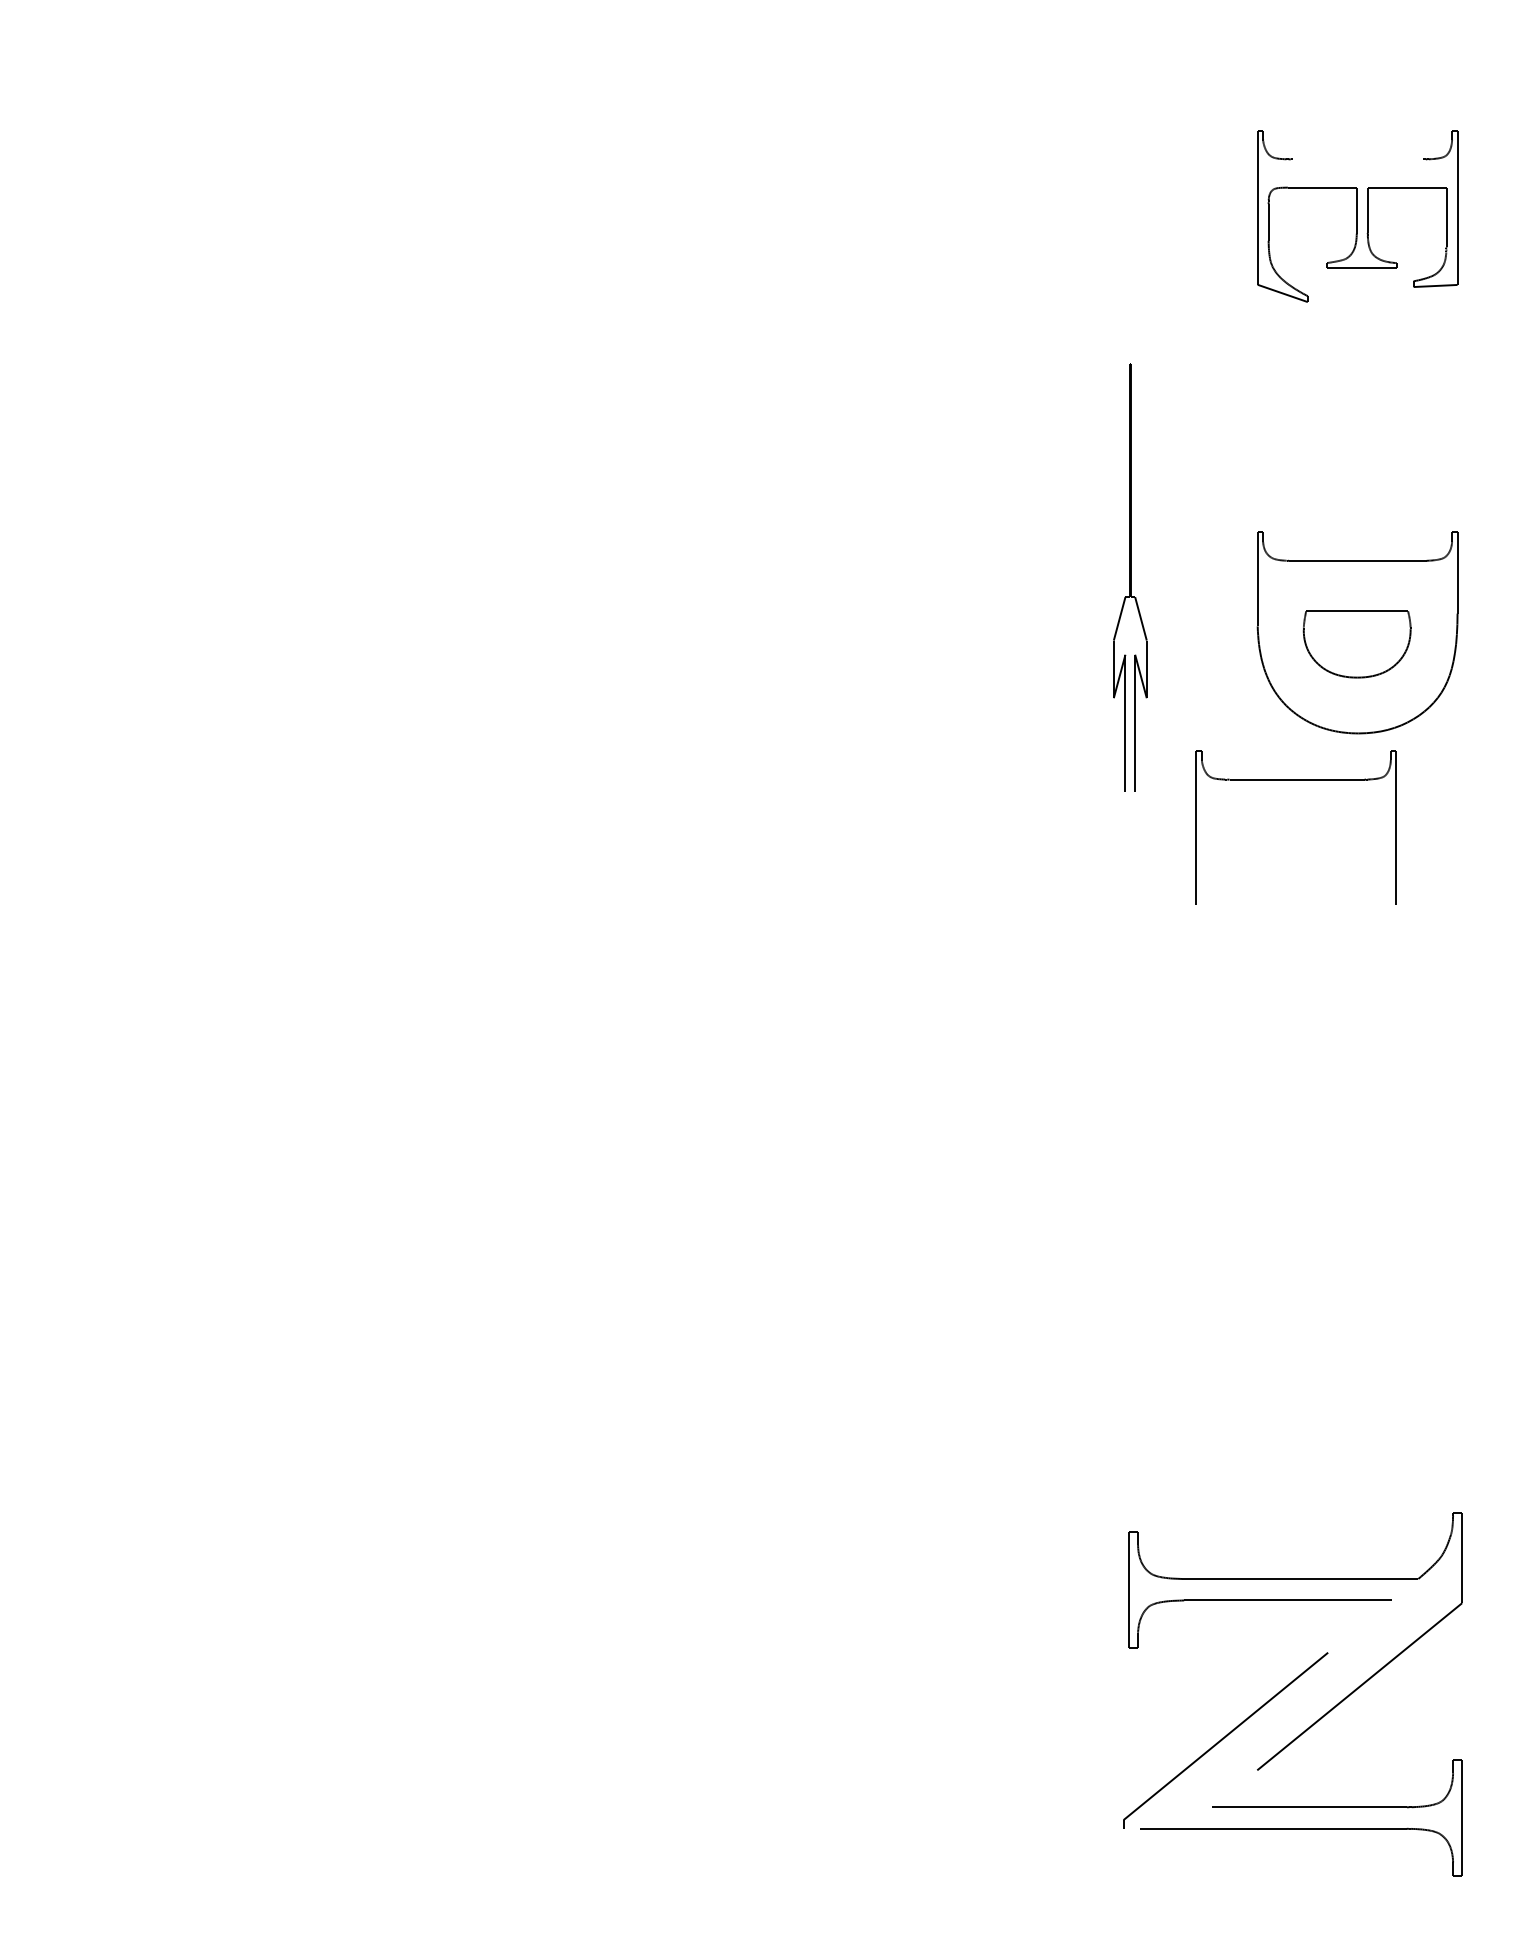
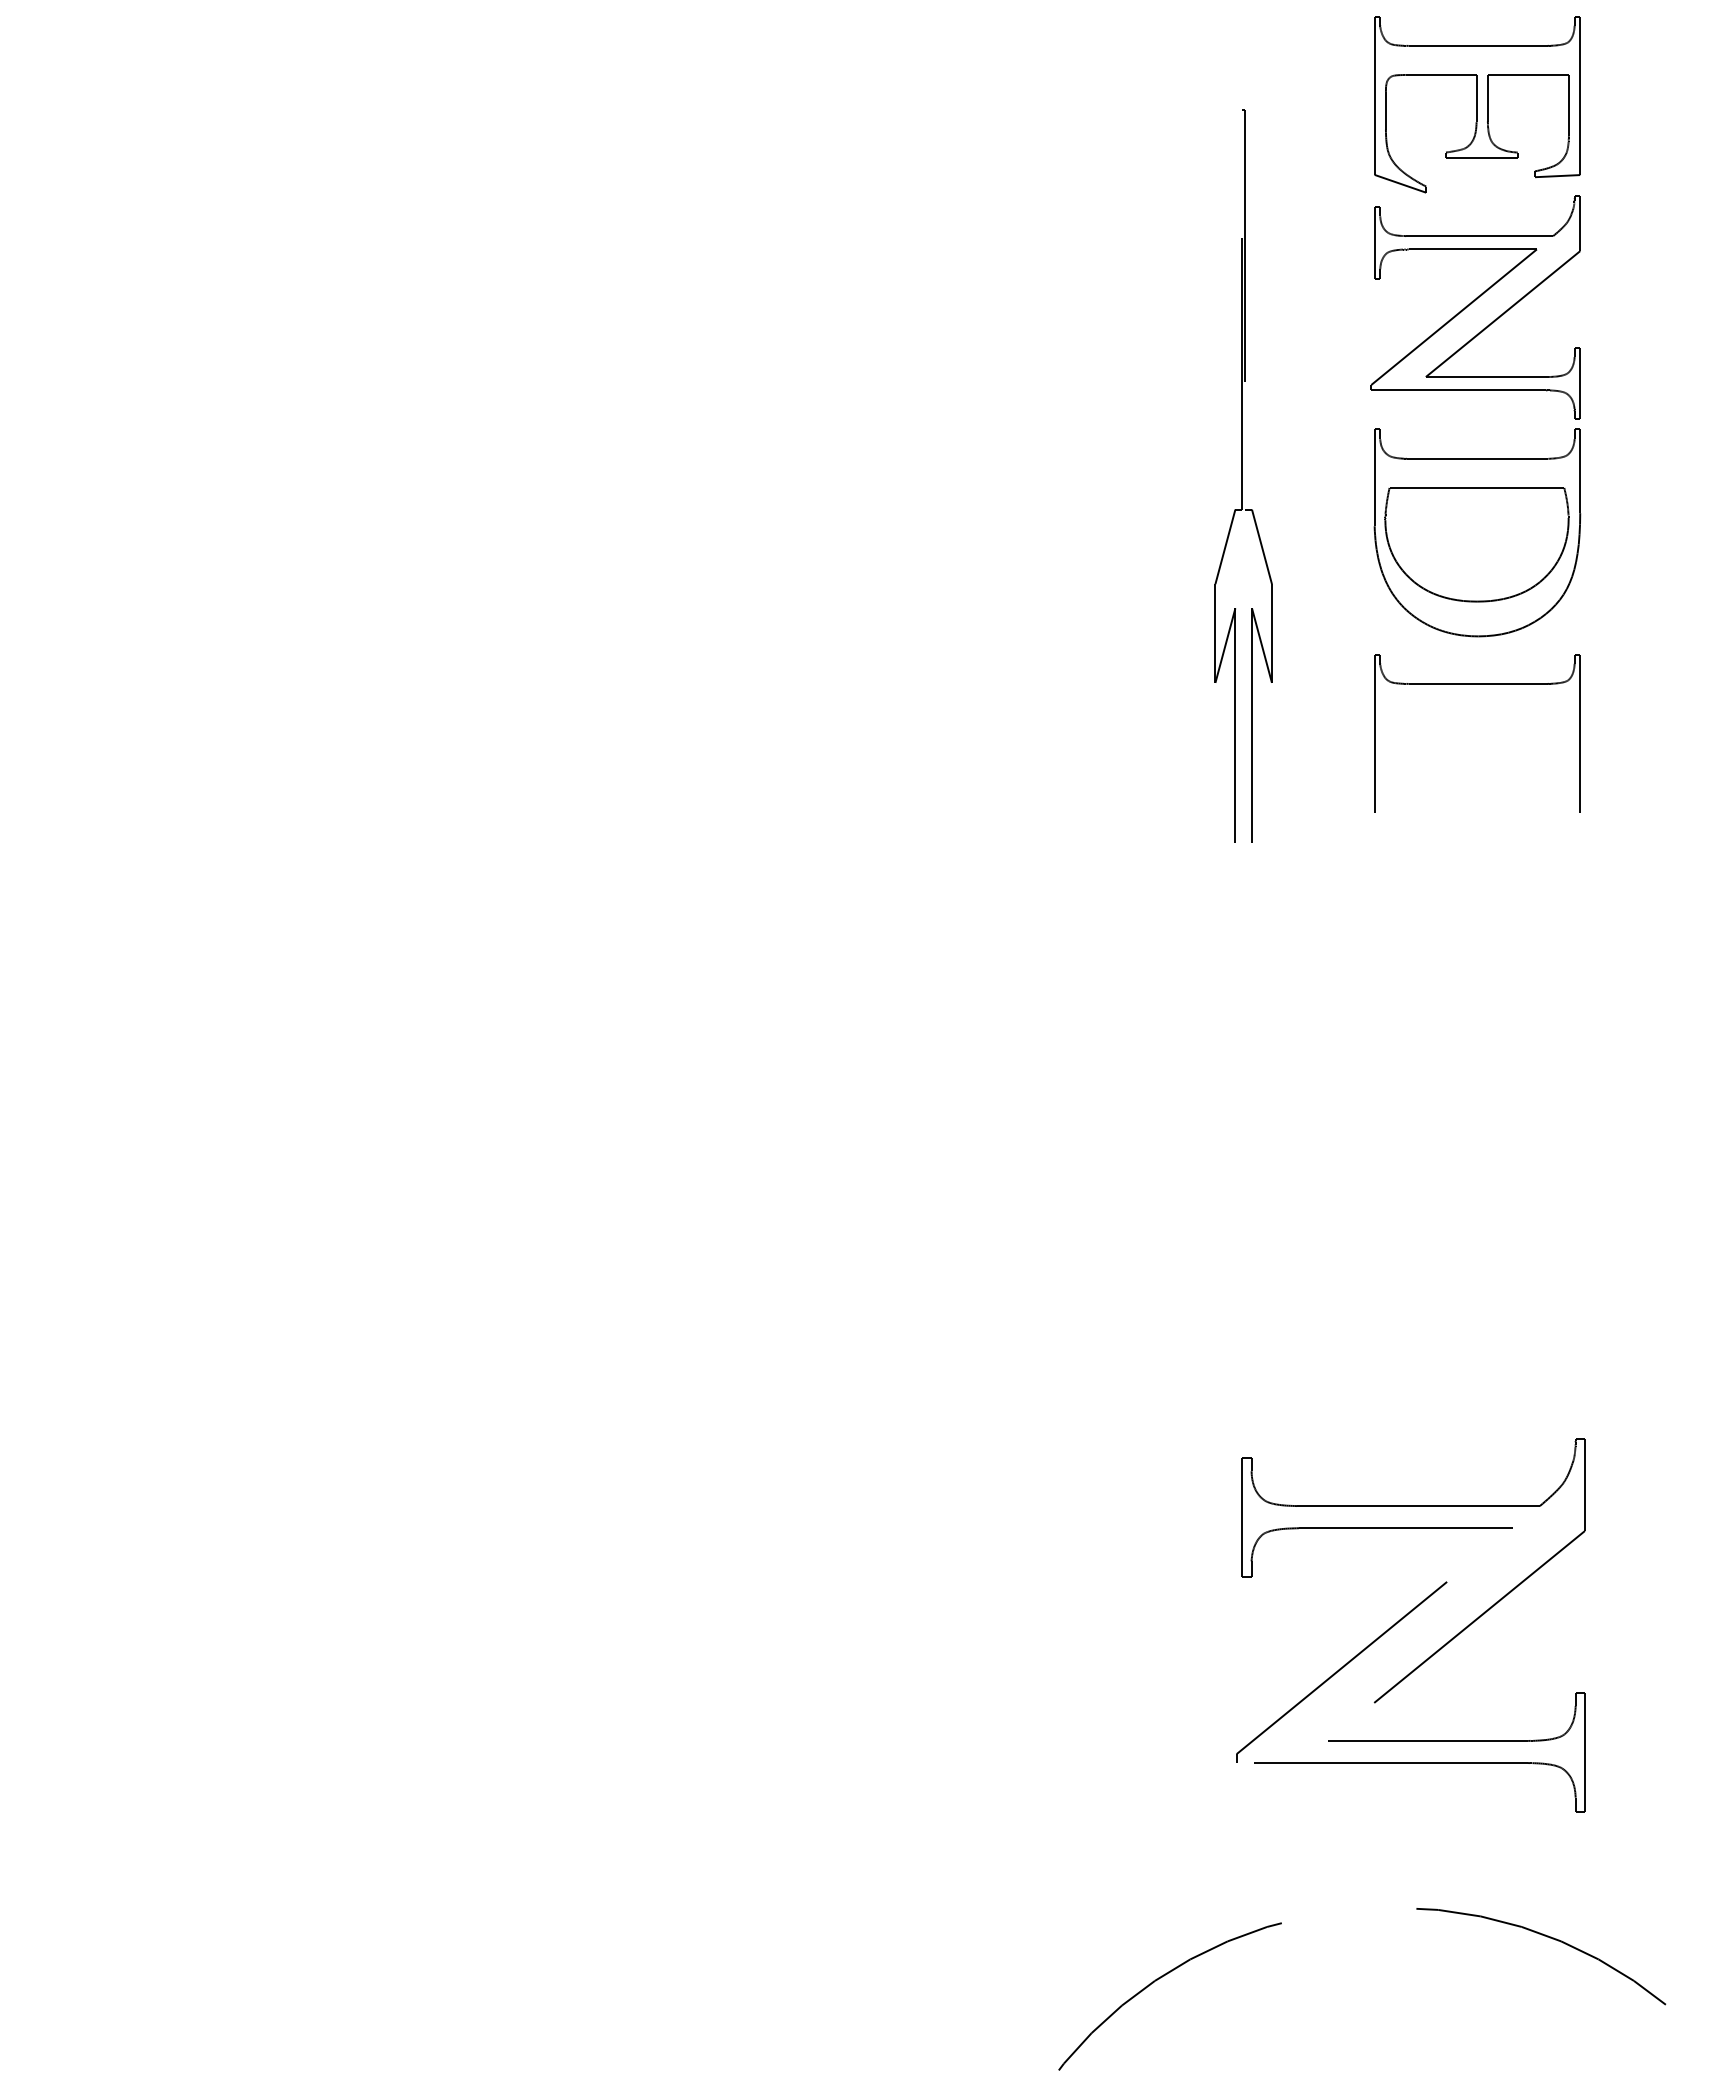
line: (1357, 158) -> (1477, 45), added
part: (1355, 413) -> (1475, 307), added
part: (1130, 577) -> (1243, 475), size x1.67
part: (1356, 644) -> (1476, 544), size x1.67
part: (1296, 780) -> (1477, 684), moved

